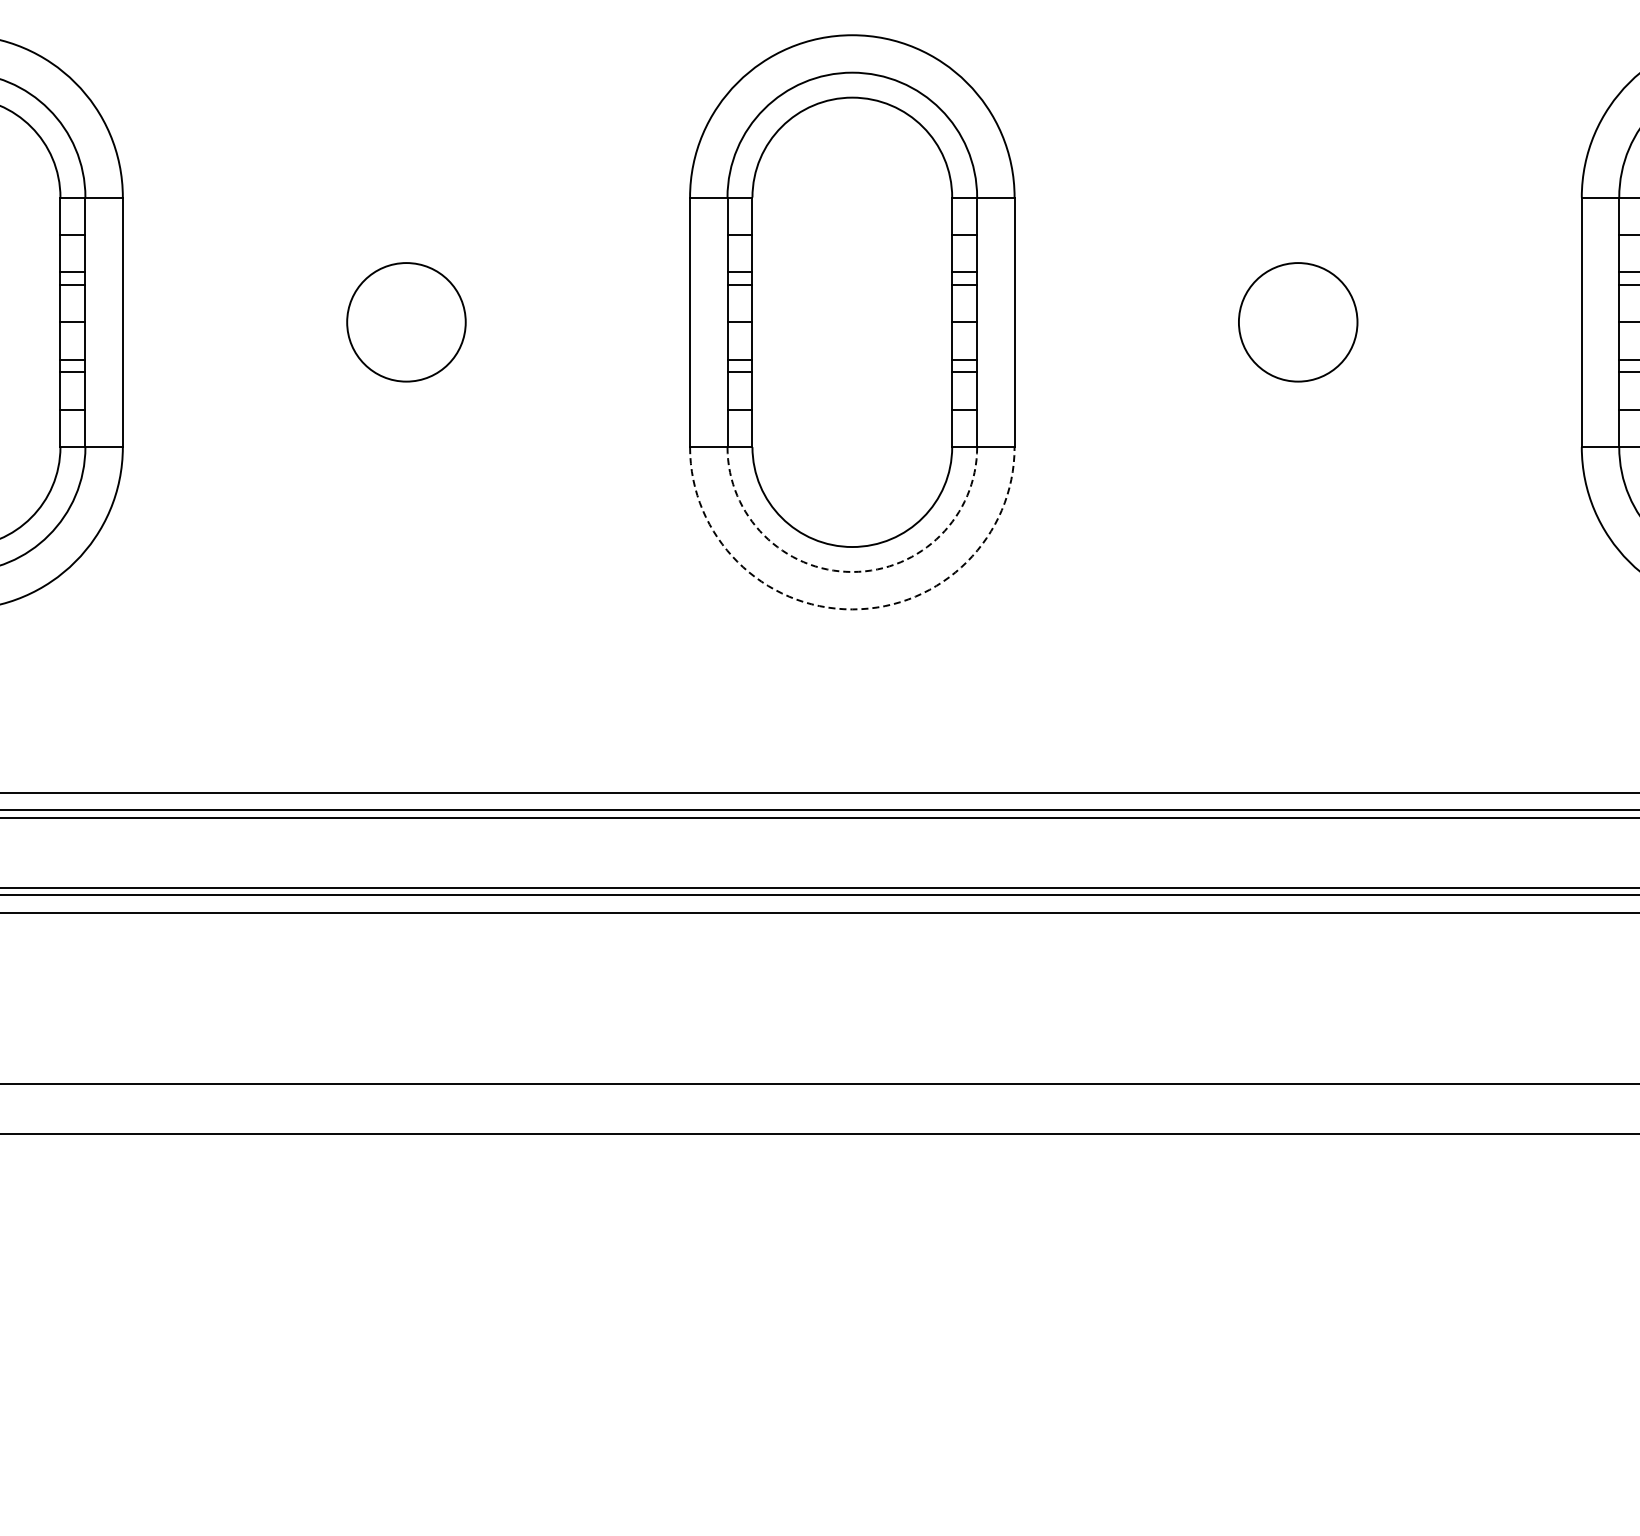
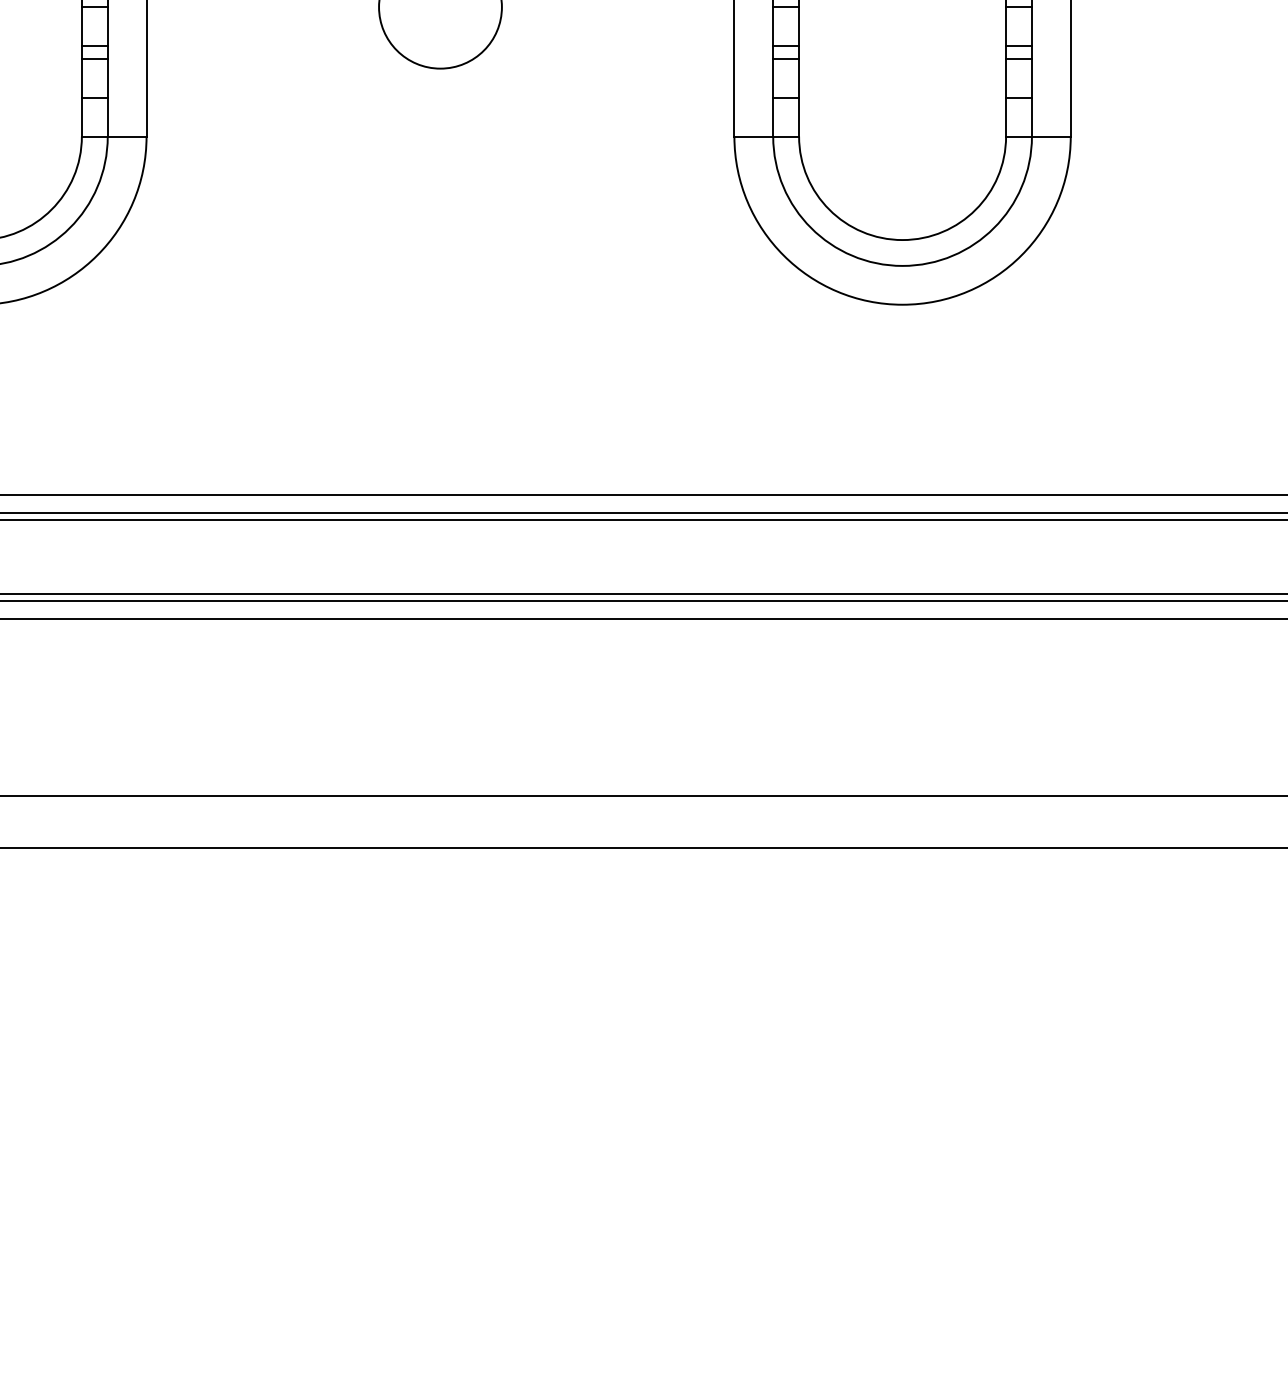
arc: (852, 571) -> (902, 265), dashed -> solid
arc: (852, 609) -> (902, 304), dashed -> solid

